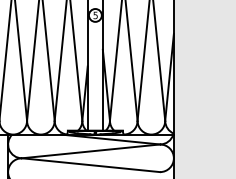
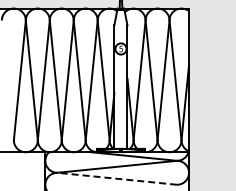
line: (90, 164) -> (116, 178), solid -> dashed

